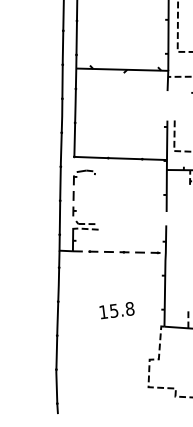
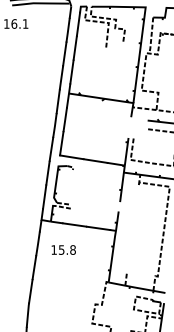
line: (73, 194) -> (56, 181), dashed -> solid
line: (119, 252) -> (83, 226), dashed -> solid
text: (116, 309) -> (63, 249), moved

